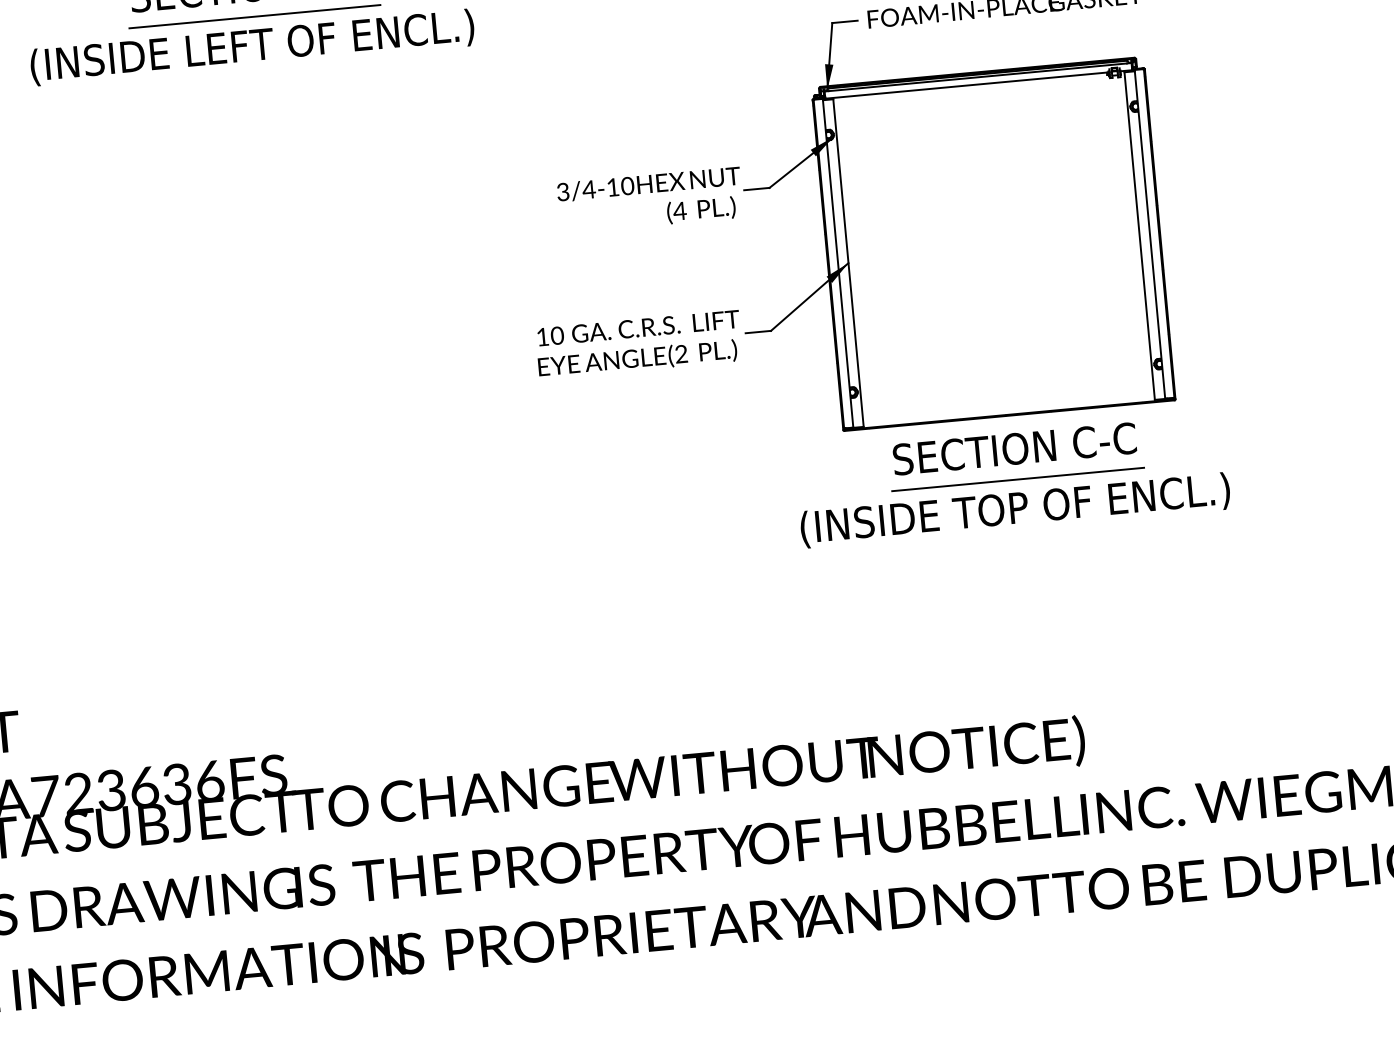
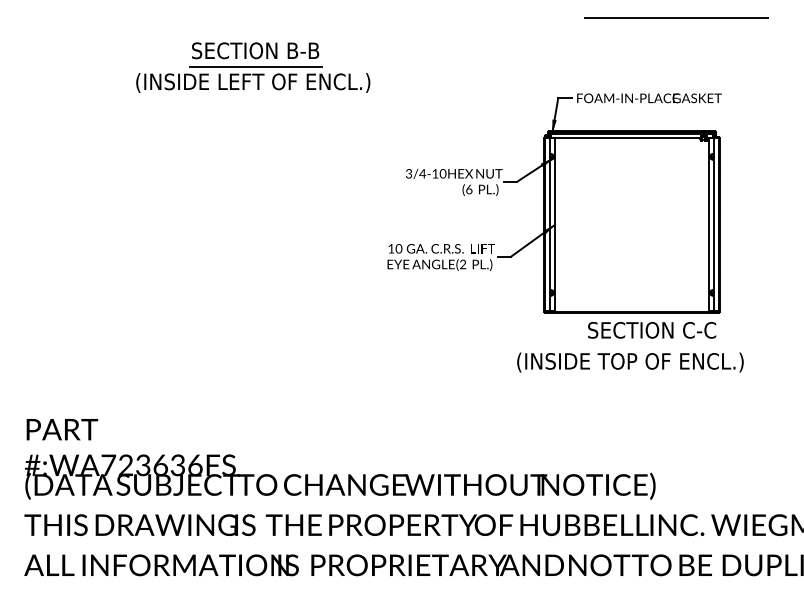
text: (678, 211) -> (468, 189), (4 -> (6
text: (1015, 449) -> (652, 330), moved
line: (1016, 479) -> (632, 346), removed

